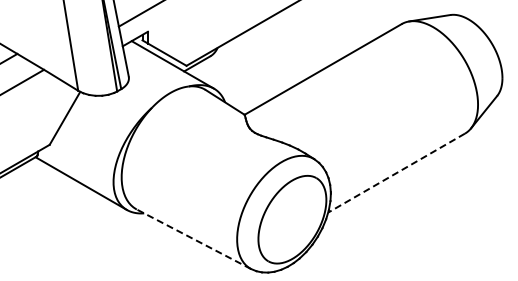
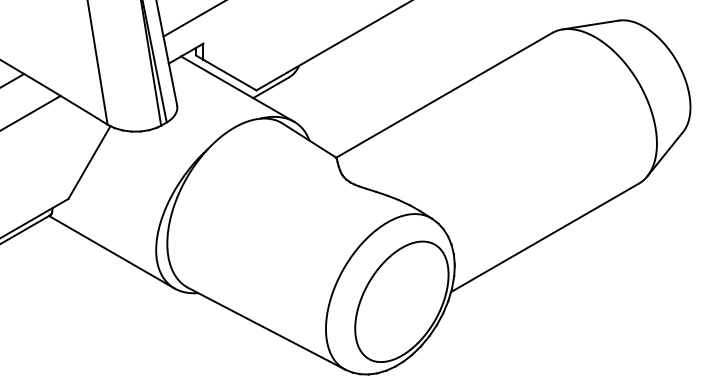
line: (396, 173) -> (544, 238), dashed -> solid
line: (193, 239) -> (266, 329), dashed -> solid

